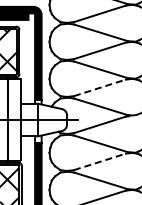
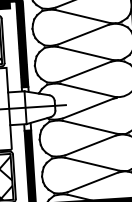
line: (100, 87) -> (86, 71), dashed -> solid
line: (100, 161) -> (91, 145), dashed -> solid

